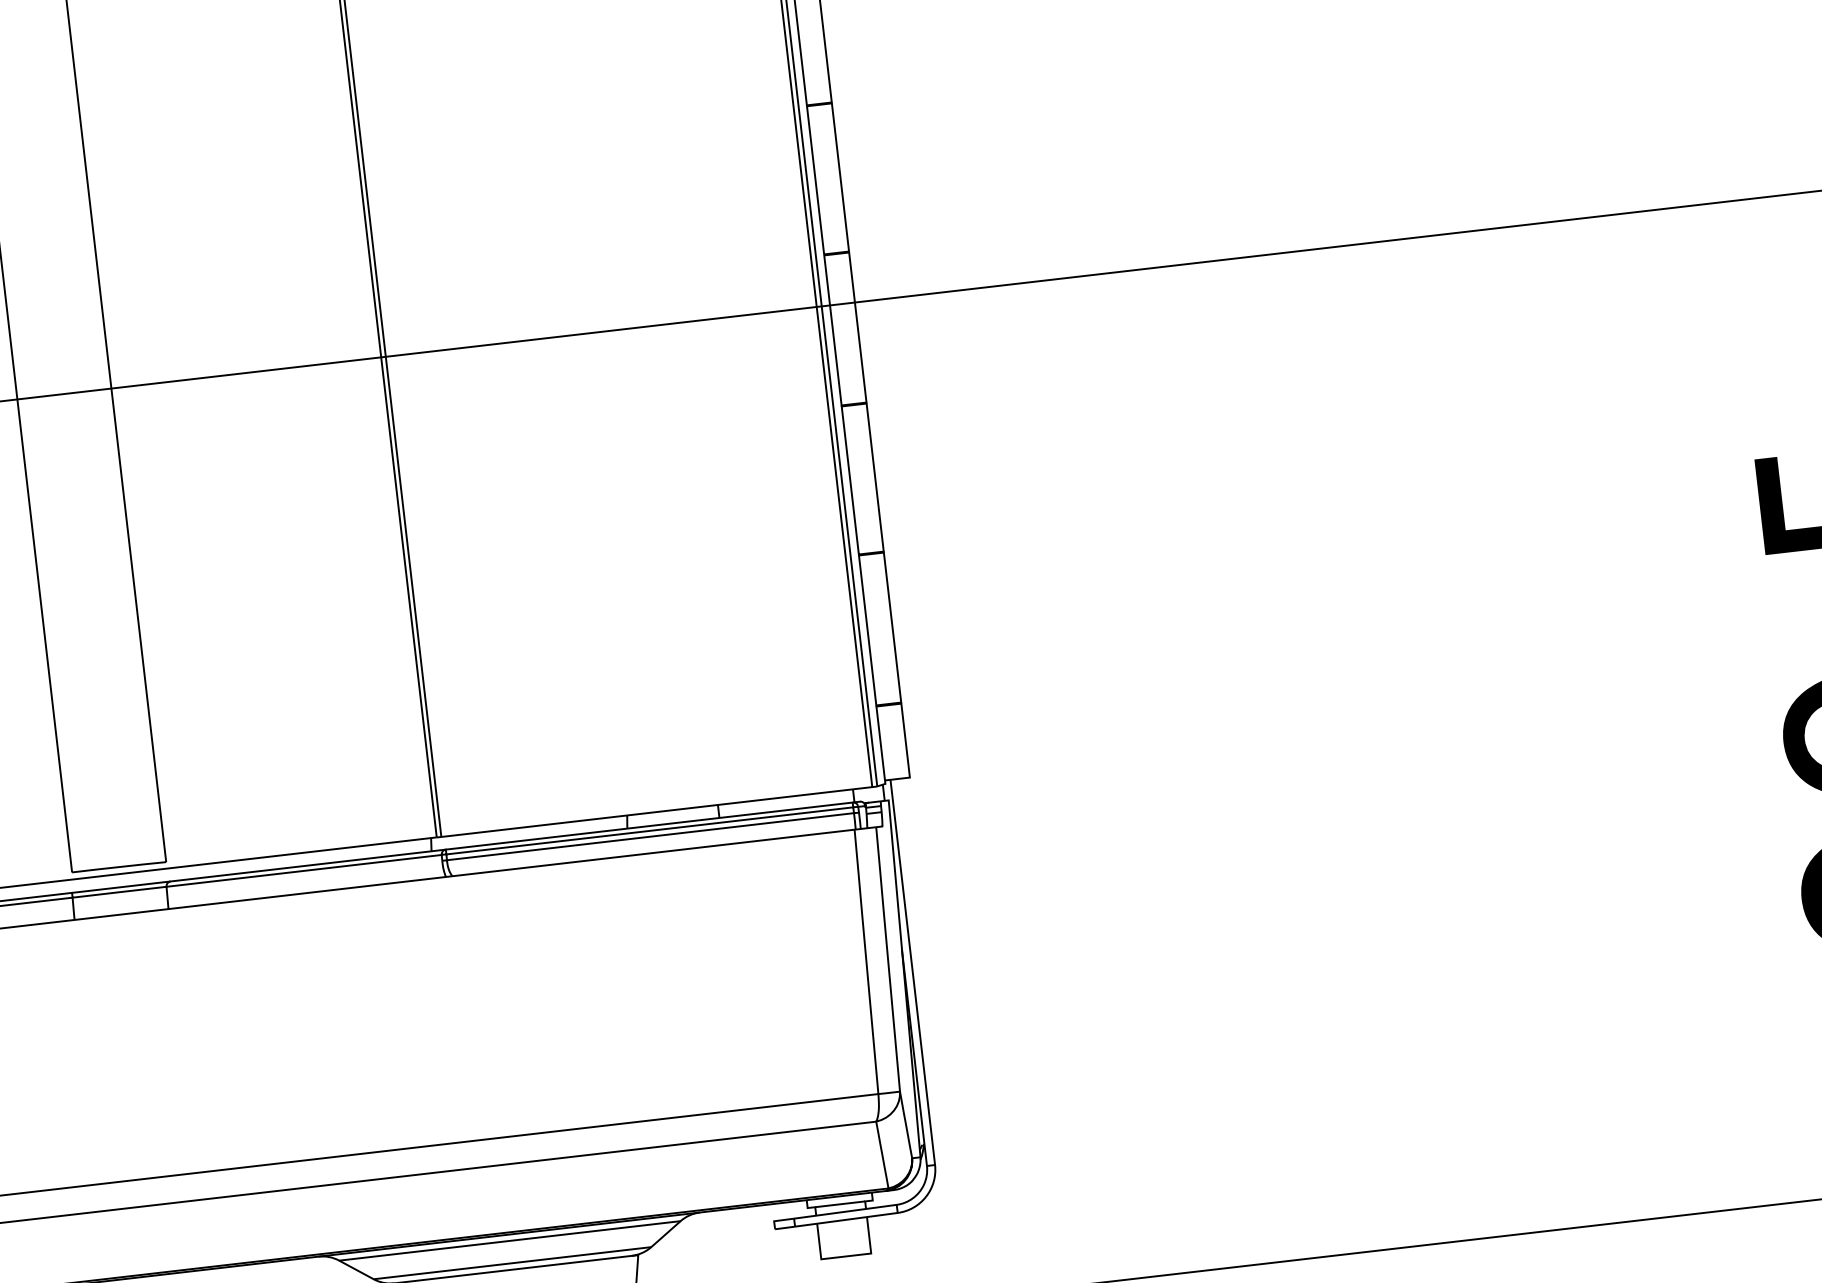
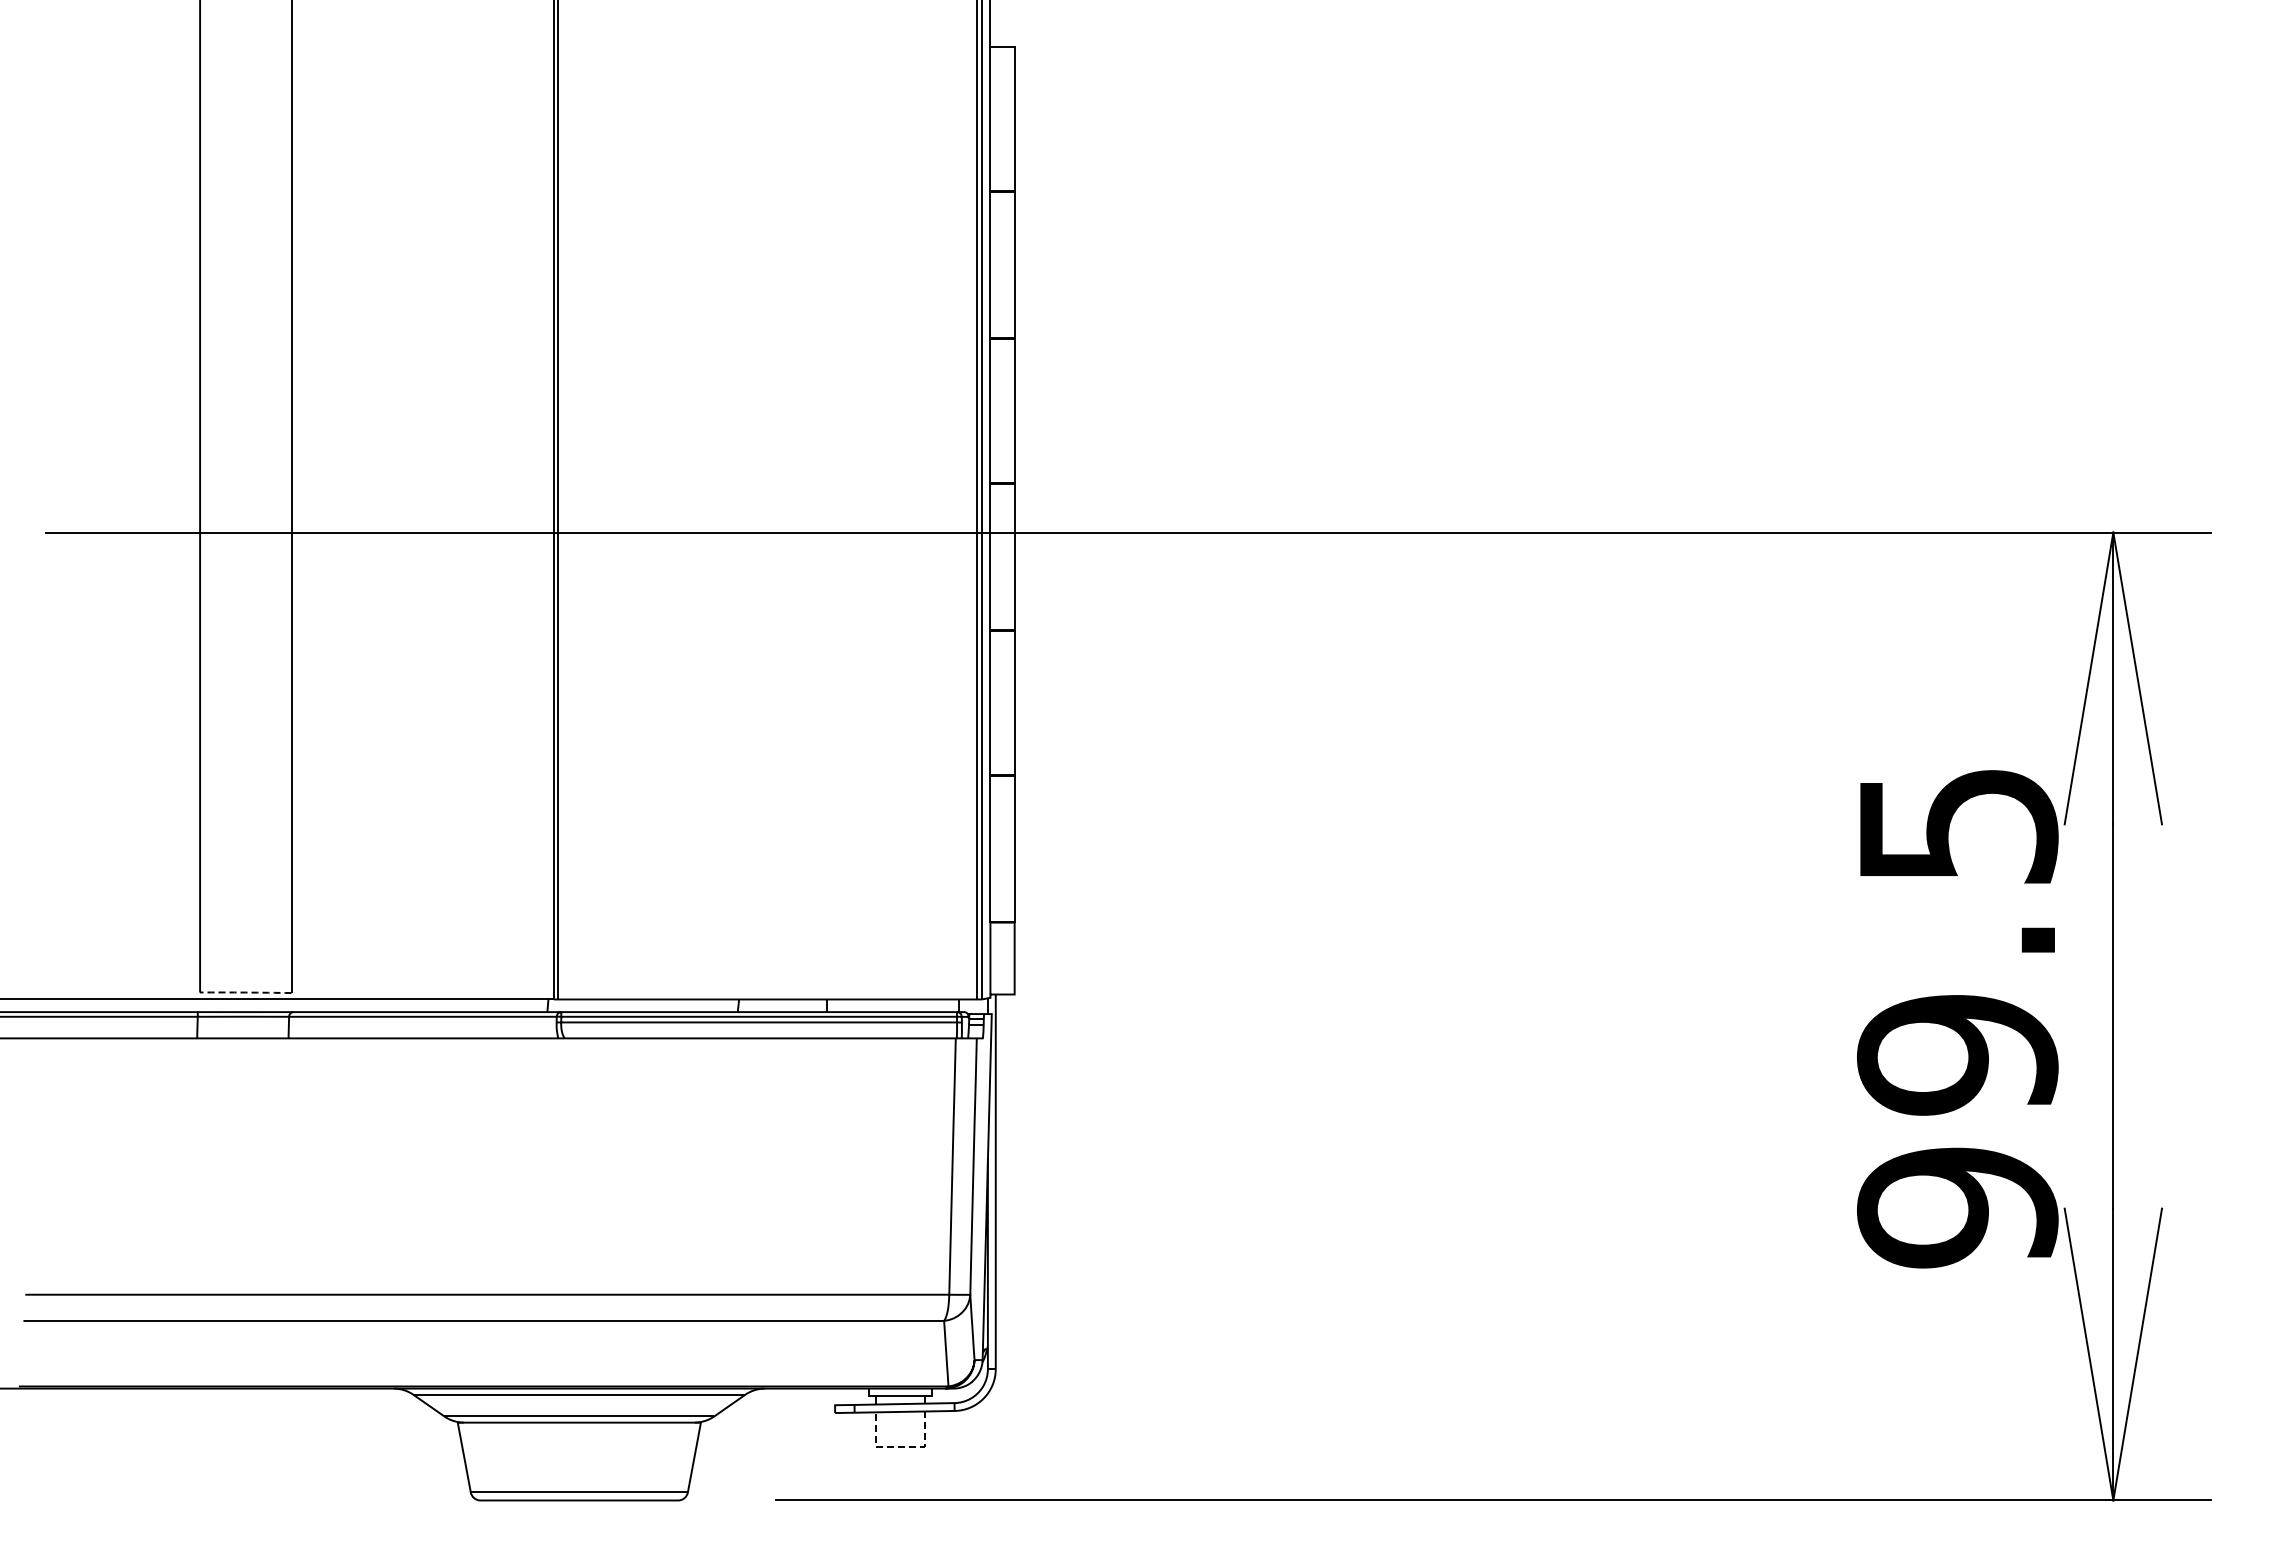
arc: (118, 867) -> (245, 992), solid -> dashed
line: (846, 1255) -> (900, 1446), solid -> dashed

